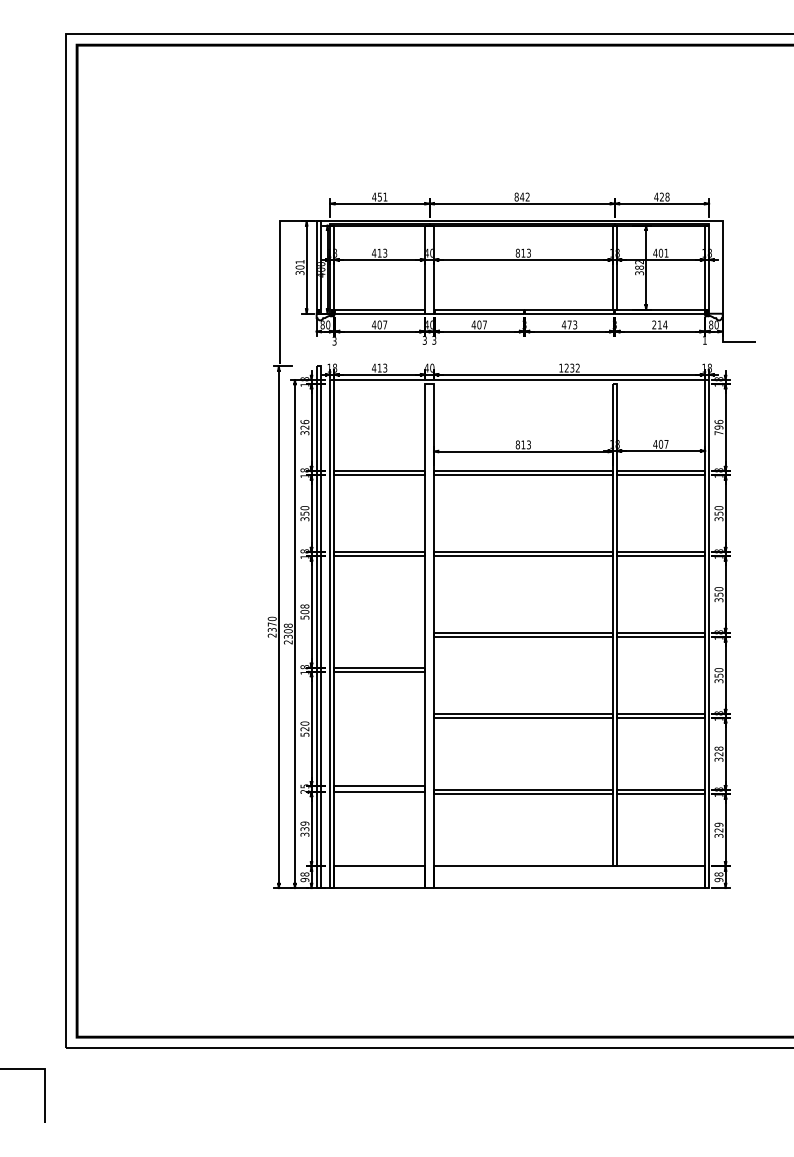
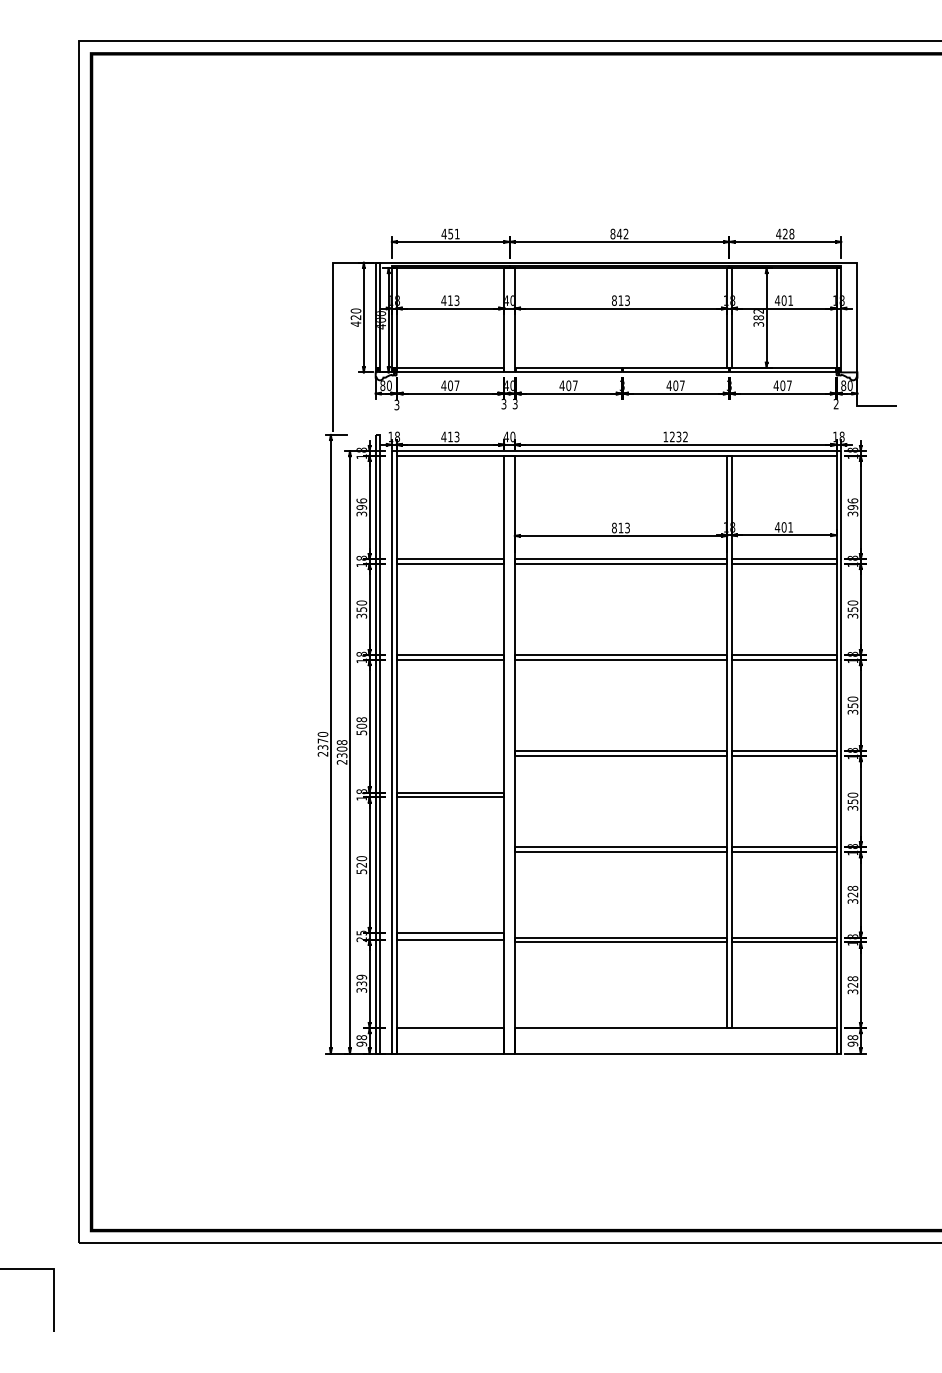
text: (299, 267) -> (355, 317), 301 -> 420
text: (571, 324) -> (678, 385), 473 -> 407
text: (659, 324) -> (782, 385), 214 -> 407
text: (704, 339) -> (835, 403), 1 -> 2
line: (519, 383) -> (616, 455), added
text: (304, 427) -> (361, 507), 326 -> 396
text: (718, 432) -> (852, 513), 796 -> 396
text: (666, 444) -> (790, 527), 407 -> 401
text: (718, 824) -> (852, 978), 329 -> 328

